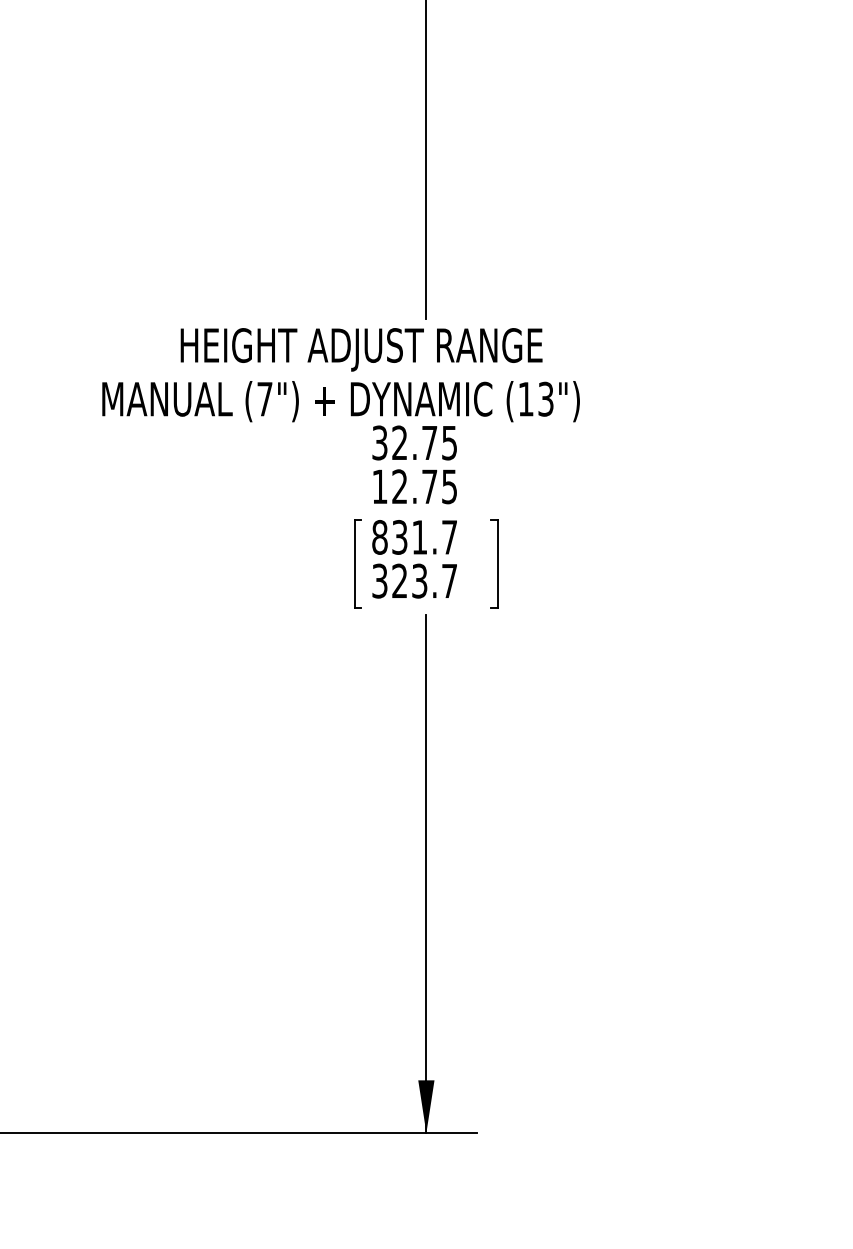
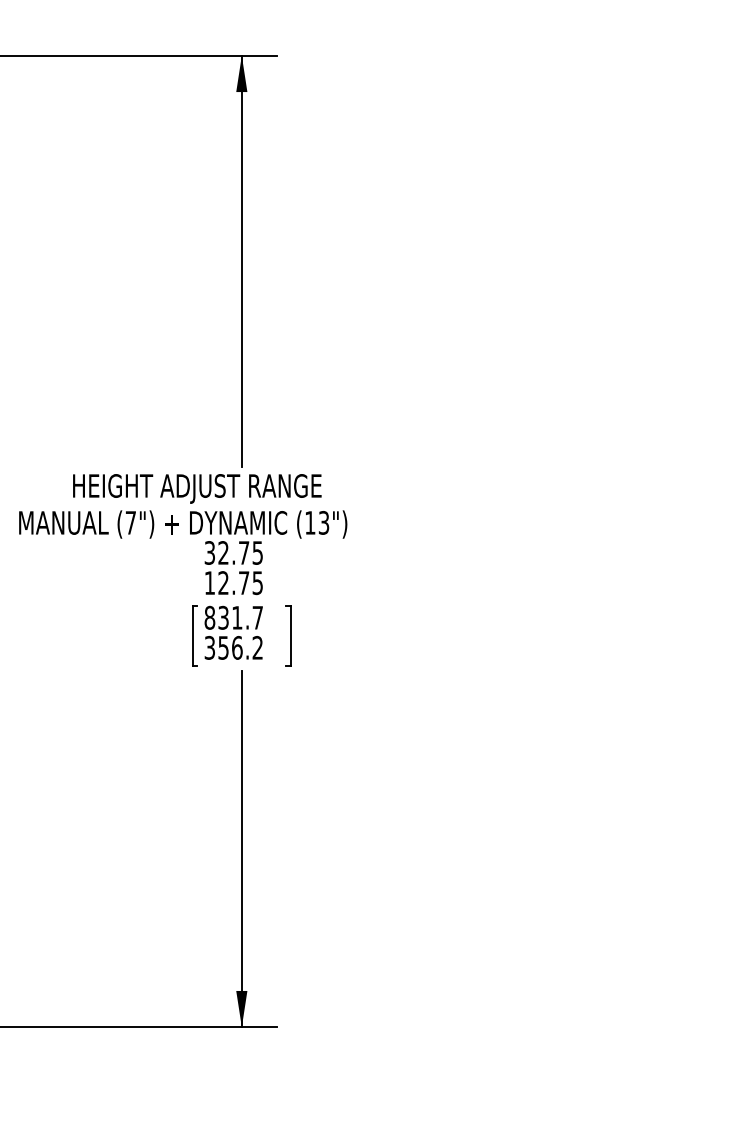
text: (424, 580) -> (240, 647), 323.7 -> 356.2

